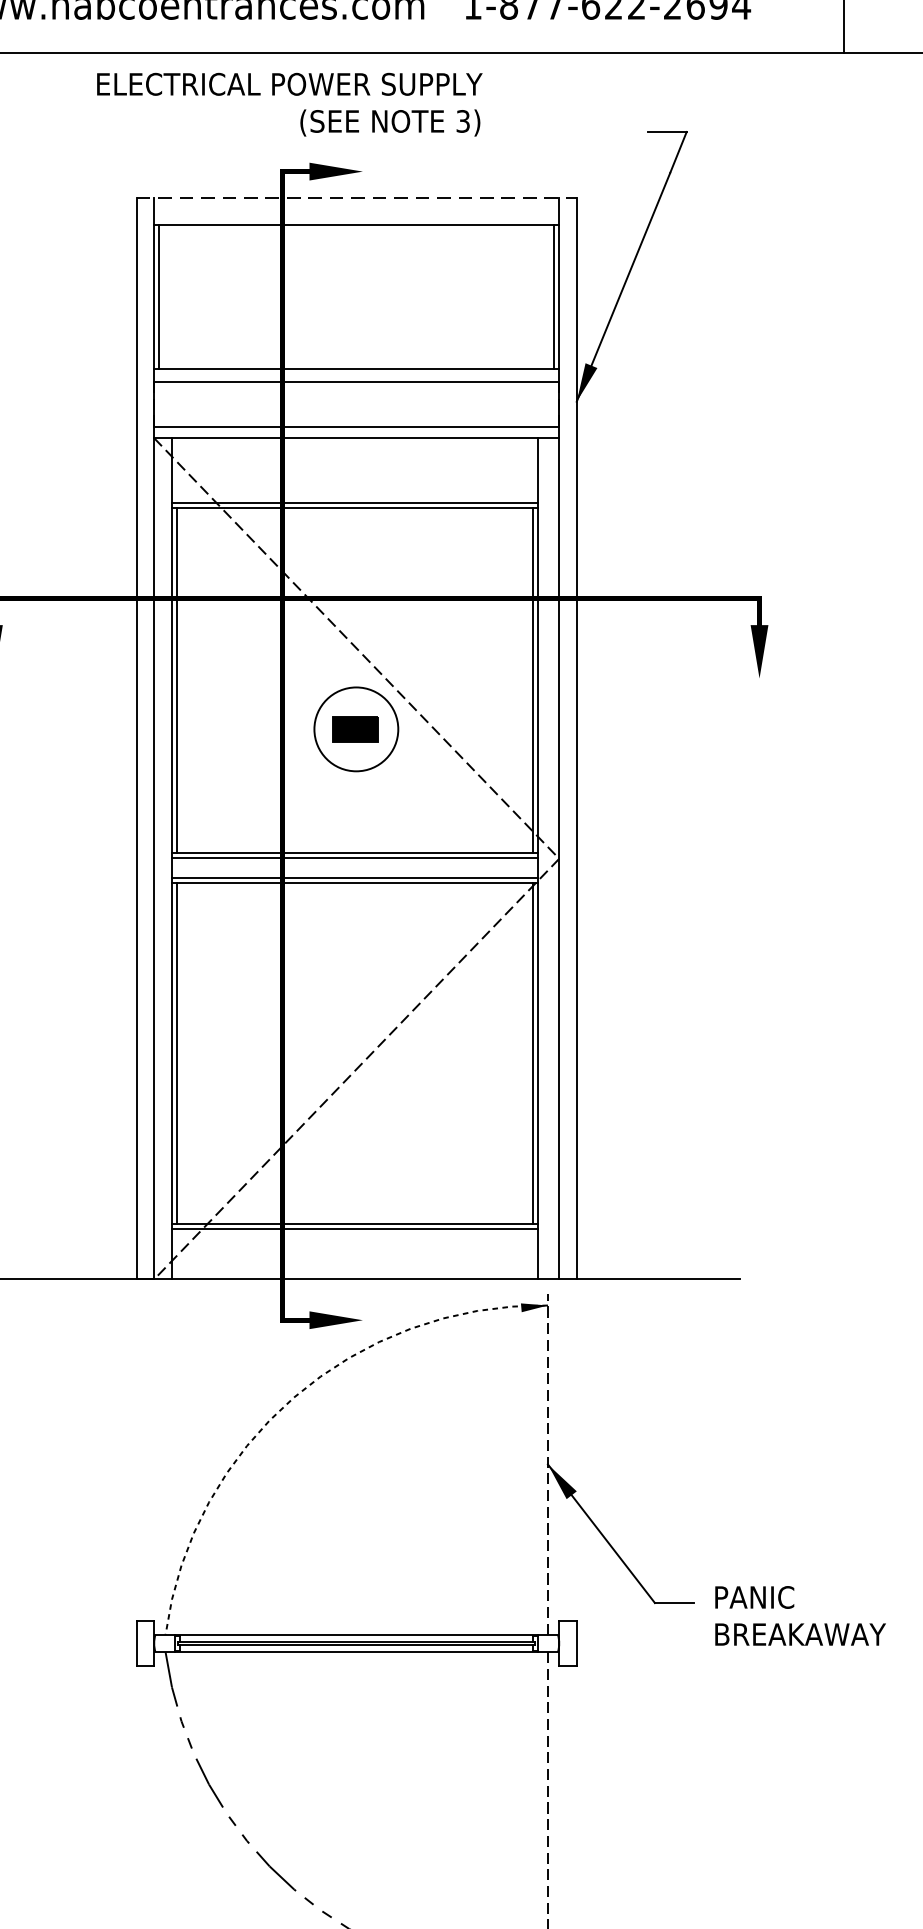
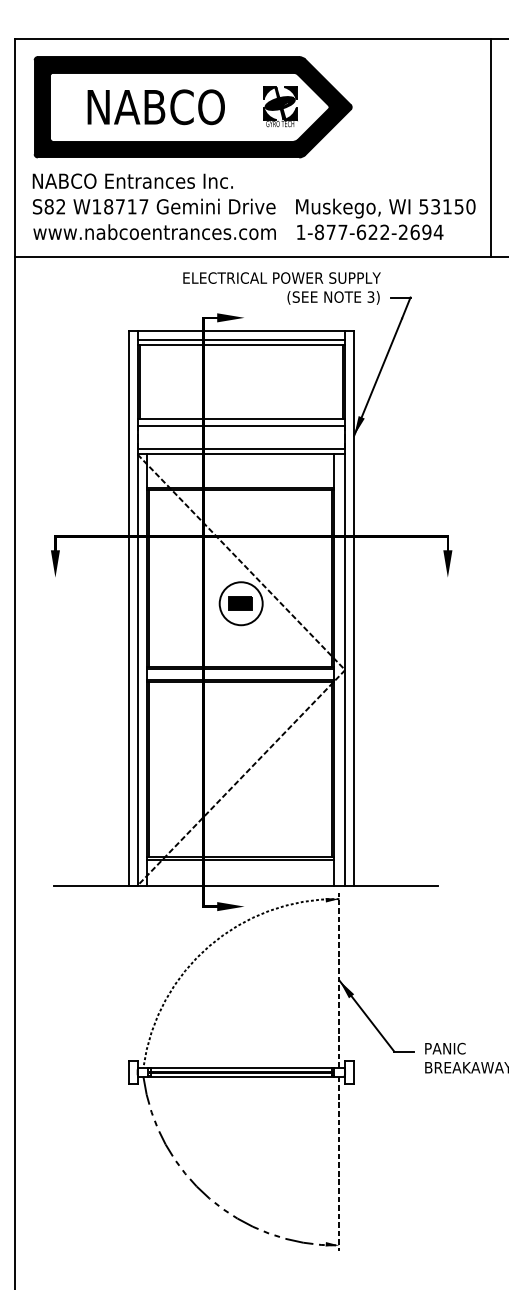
text: (288, 104) -> (281, 288), moved
line: (356, 198) -> (241, 331), dashed -> solid
line: (356, 215) -> (241, 340), added

